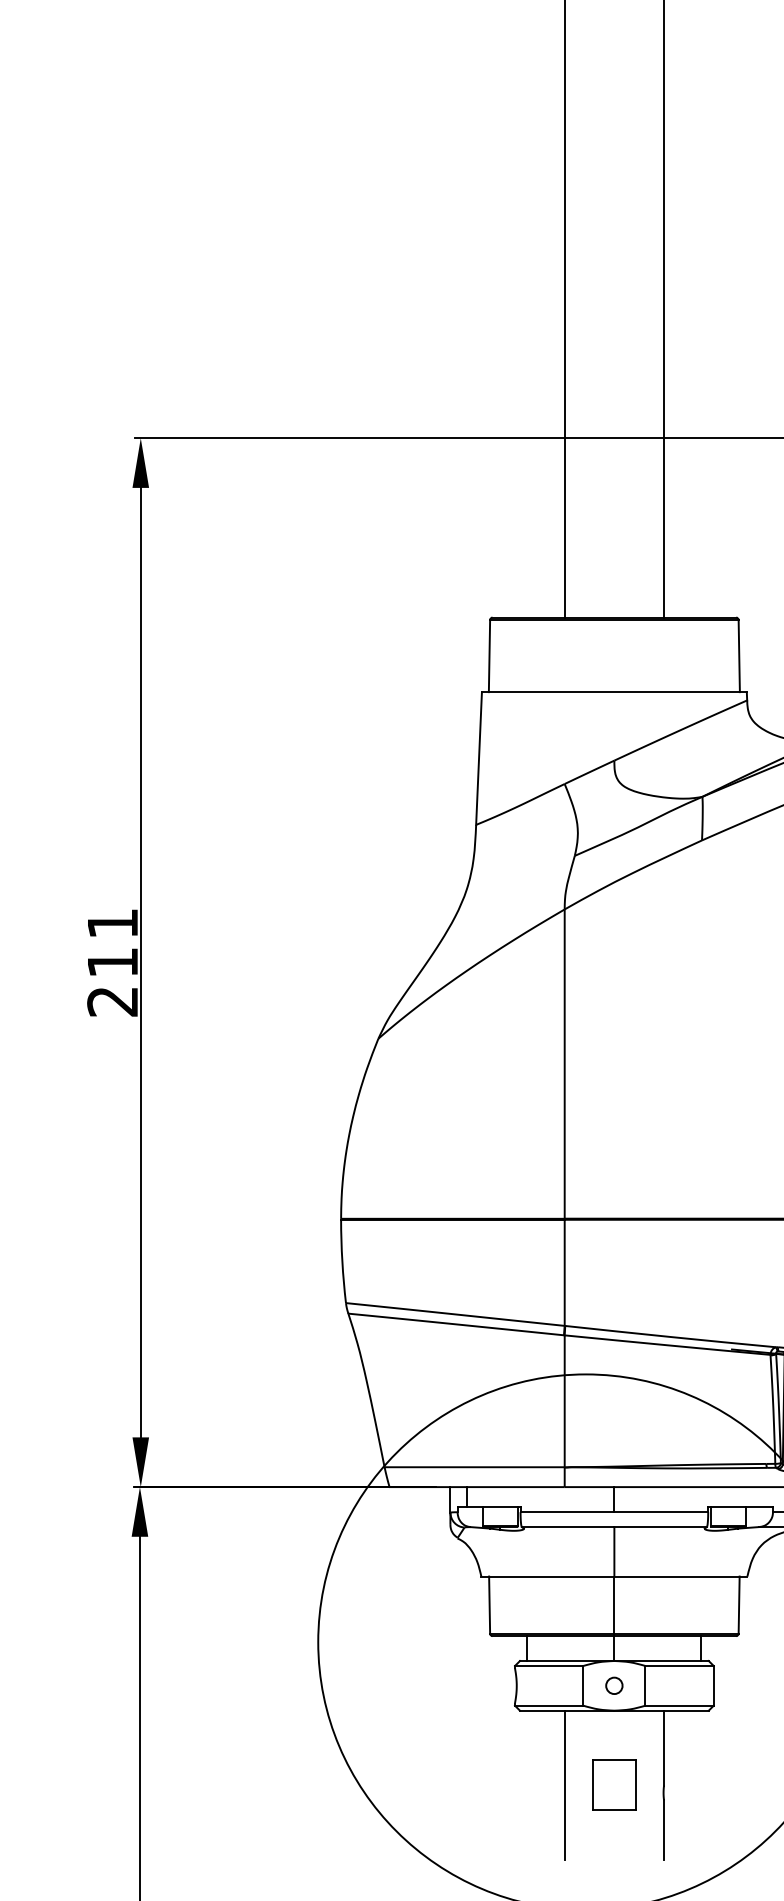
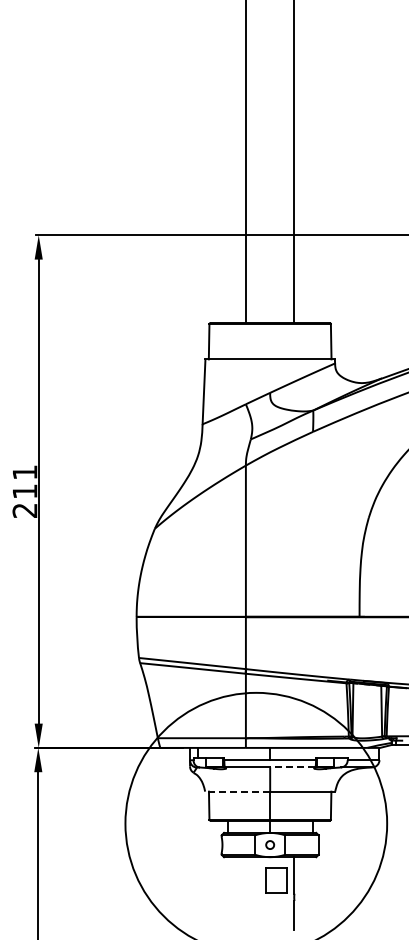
line: (660, 1527) -> (292, 767), solid -> dashed
line: (547, 1576) -> (237, 791), solid -> dashed
line: (563, 1784) -> (245, 893), removed
part: (615, 1784) -> (276, 880), moved

